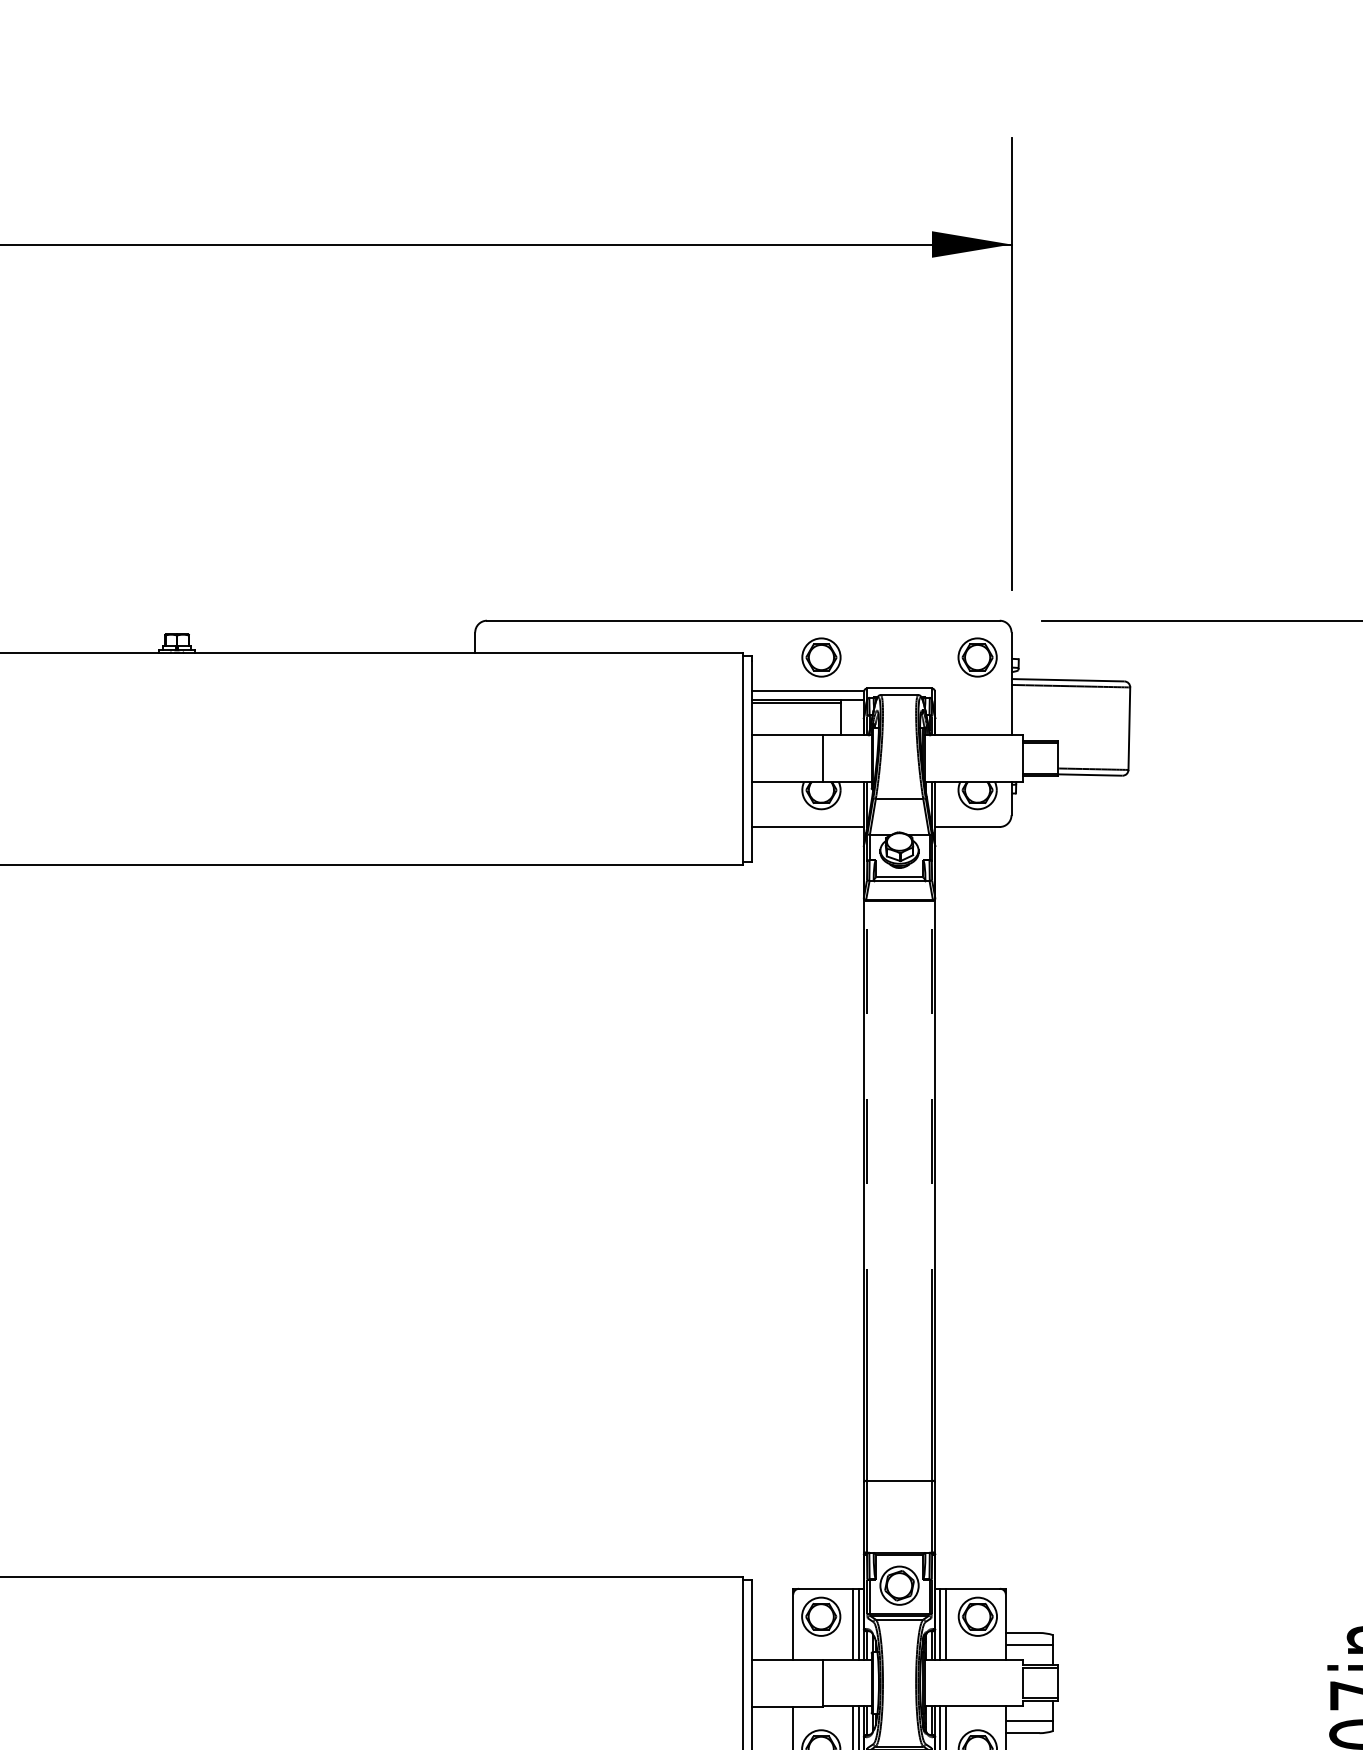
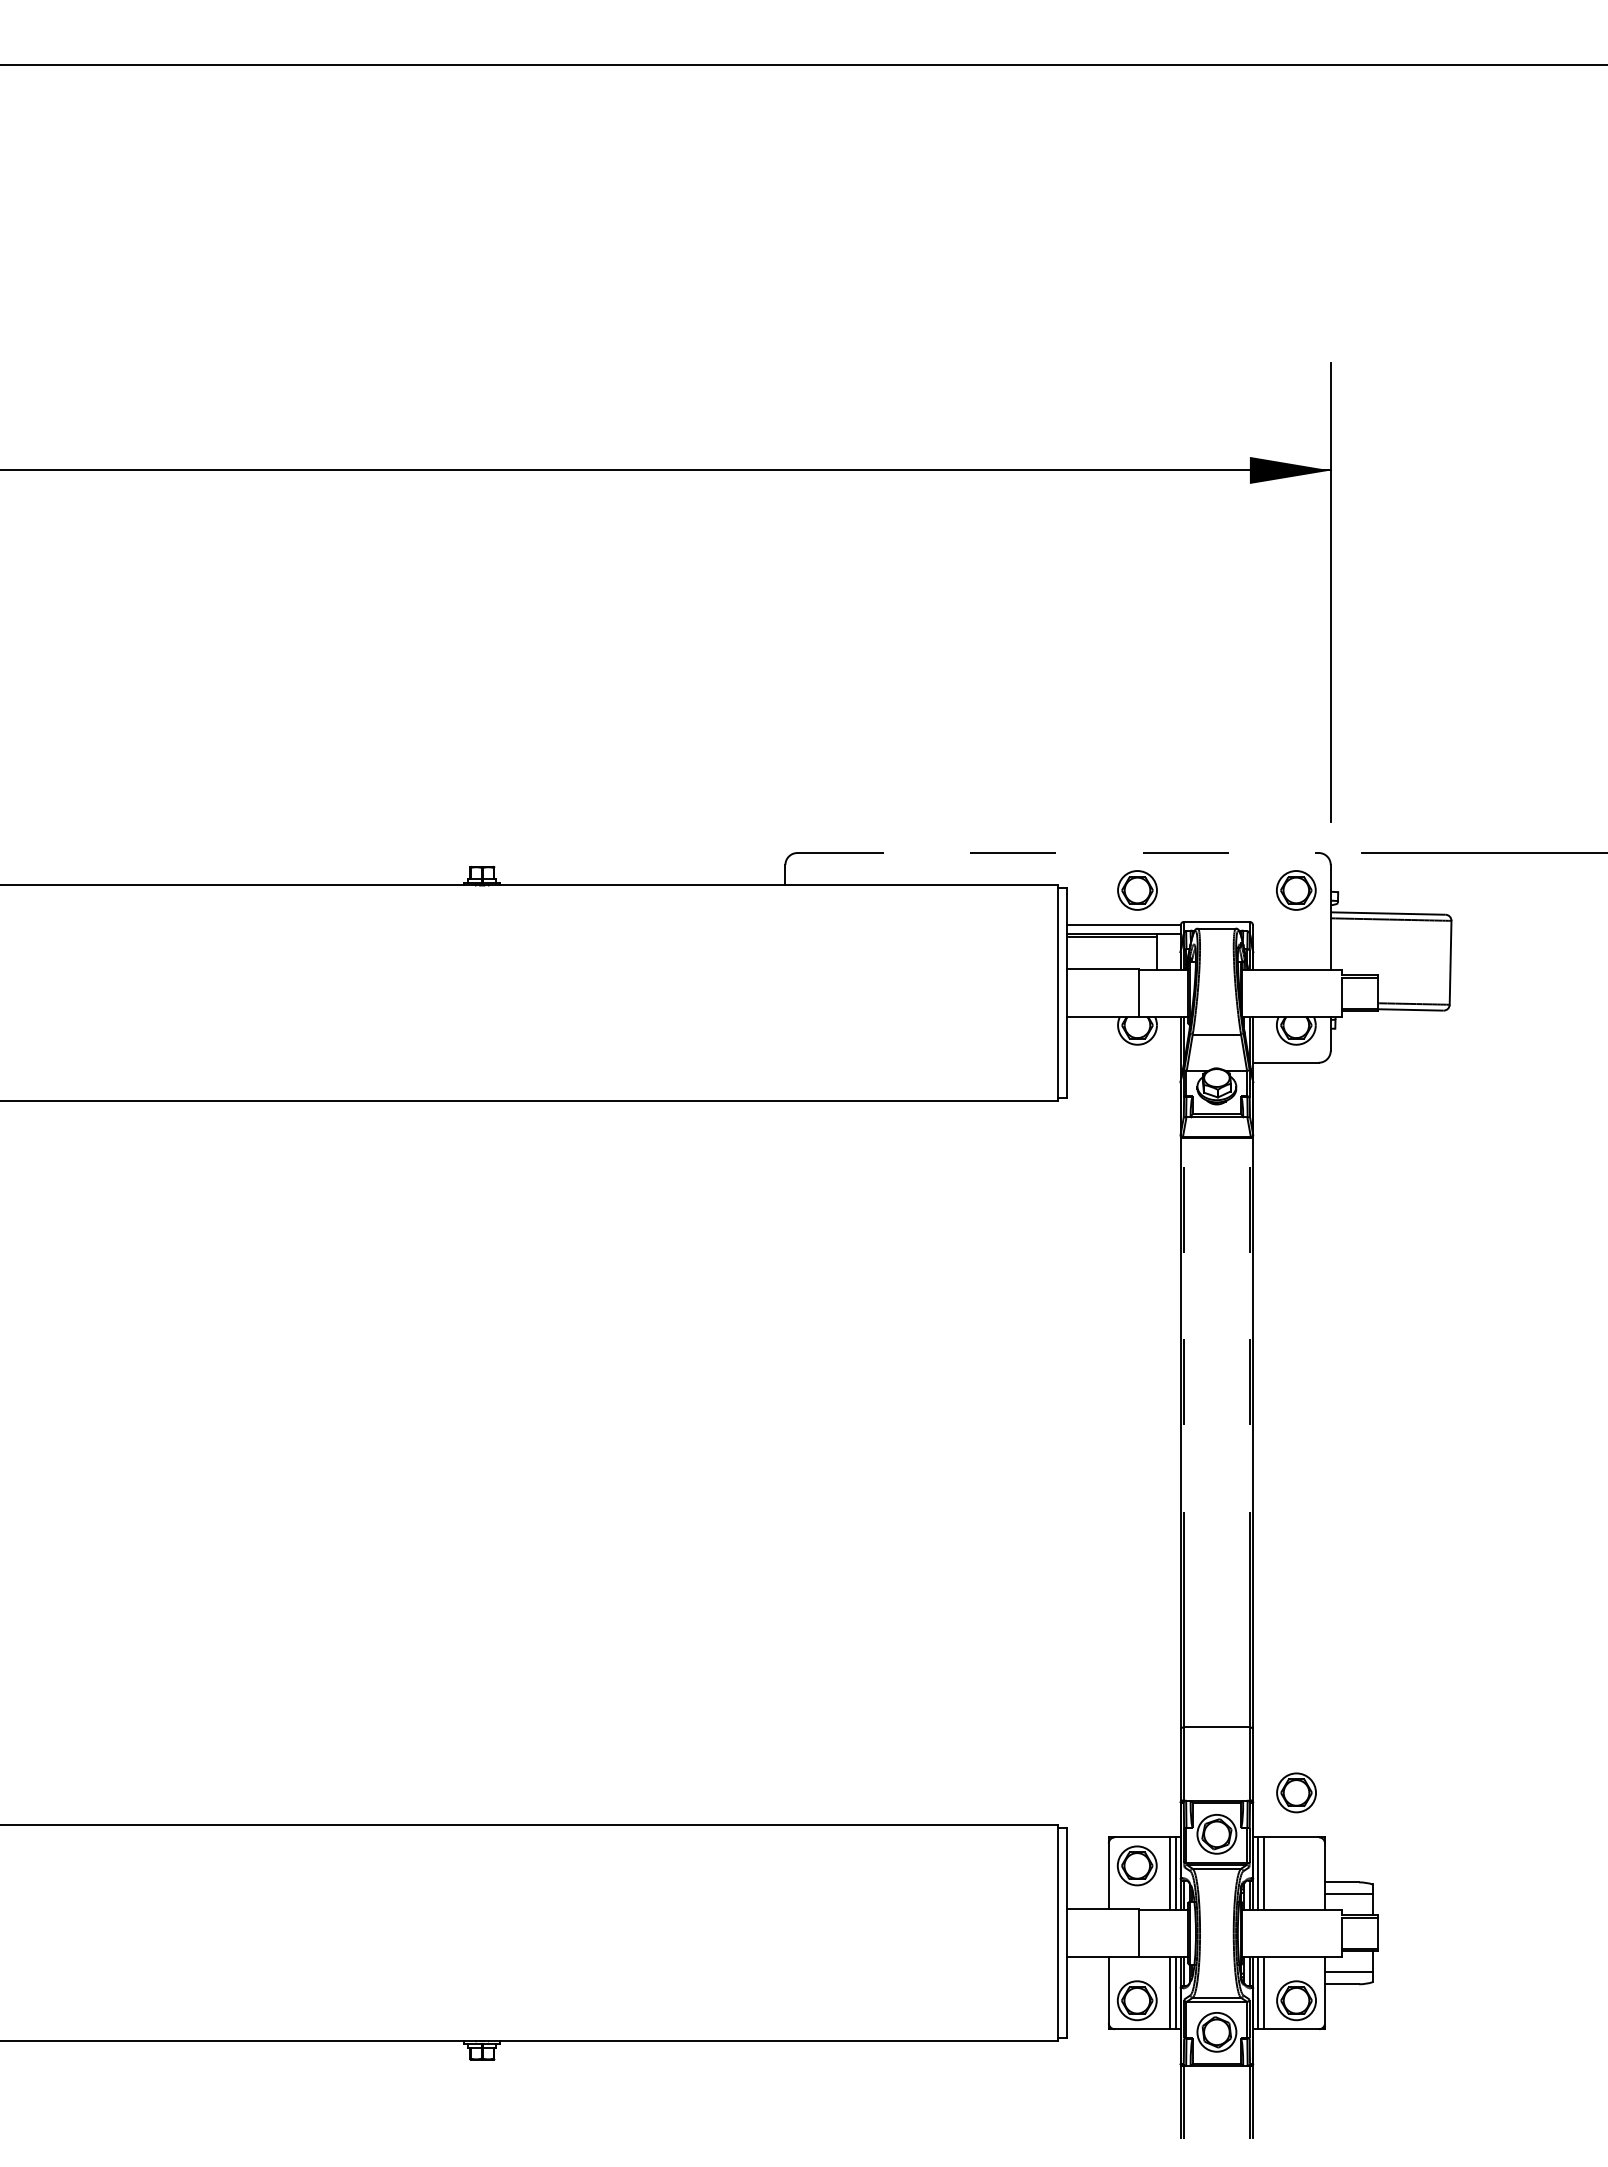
line: (743, 621) -> (1058, 853), solid -> dashed
line: (807, 826) -> (1123, 1062), removed
part: (977, 1616) -> (1296, 1792), moved

